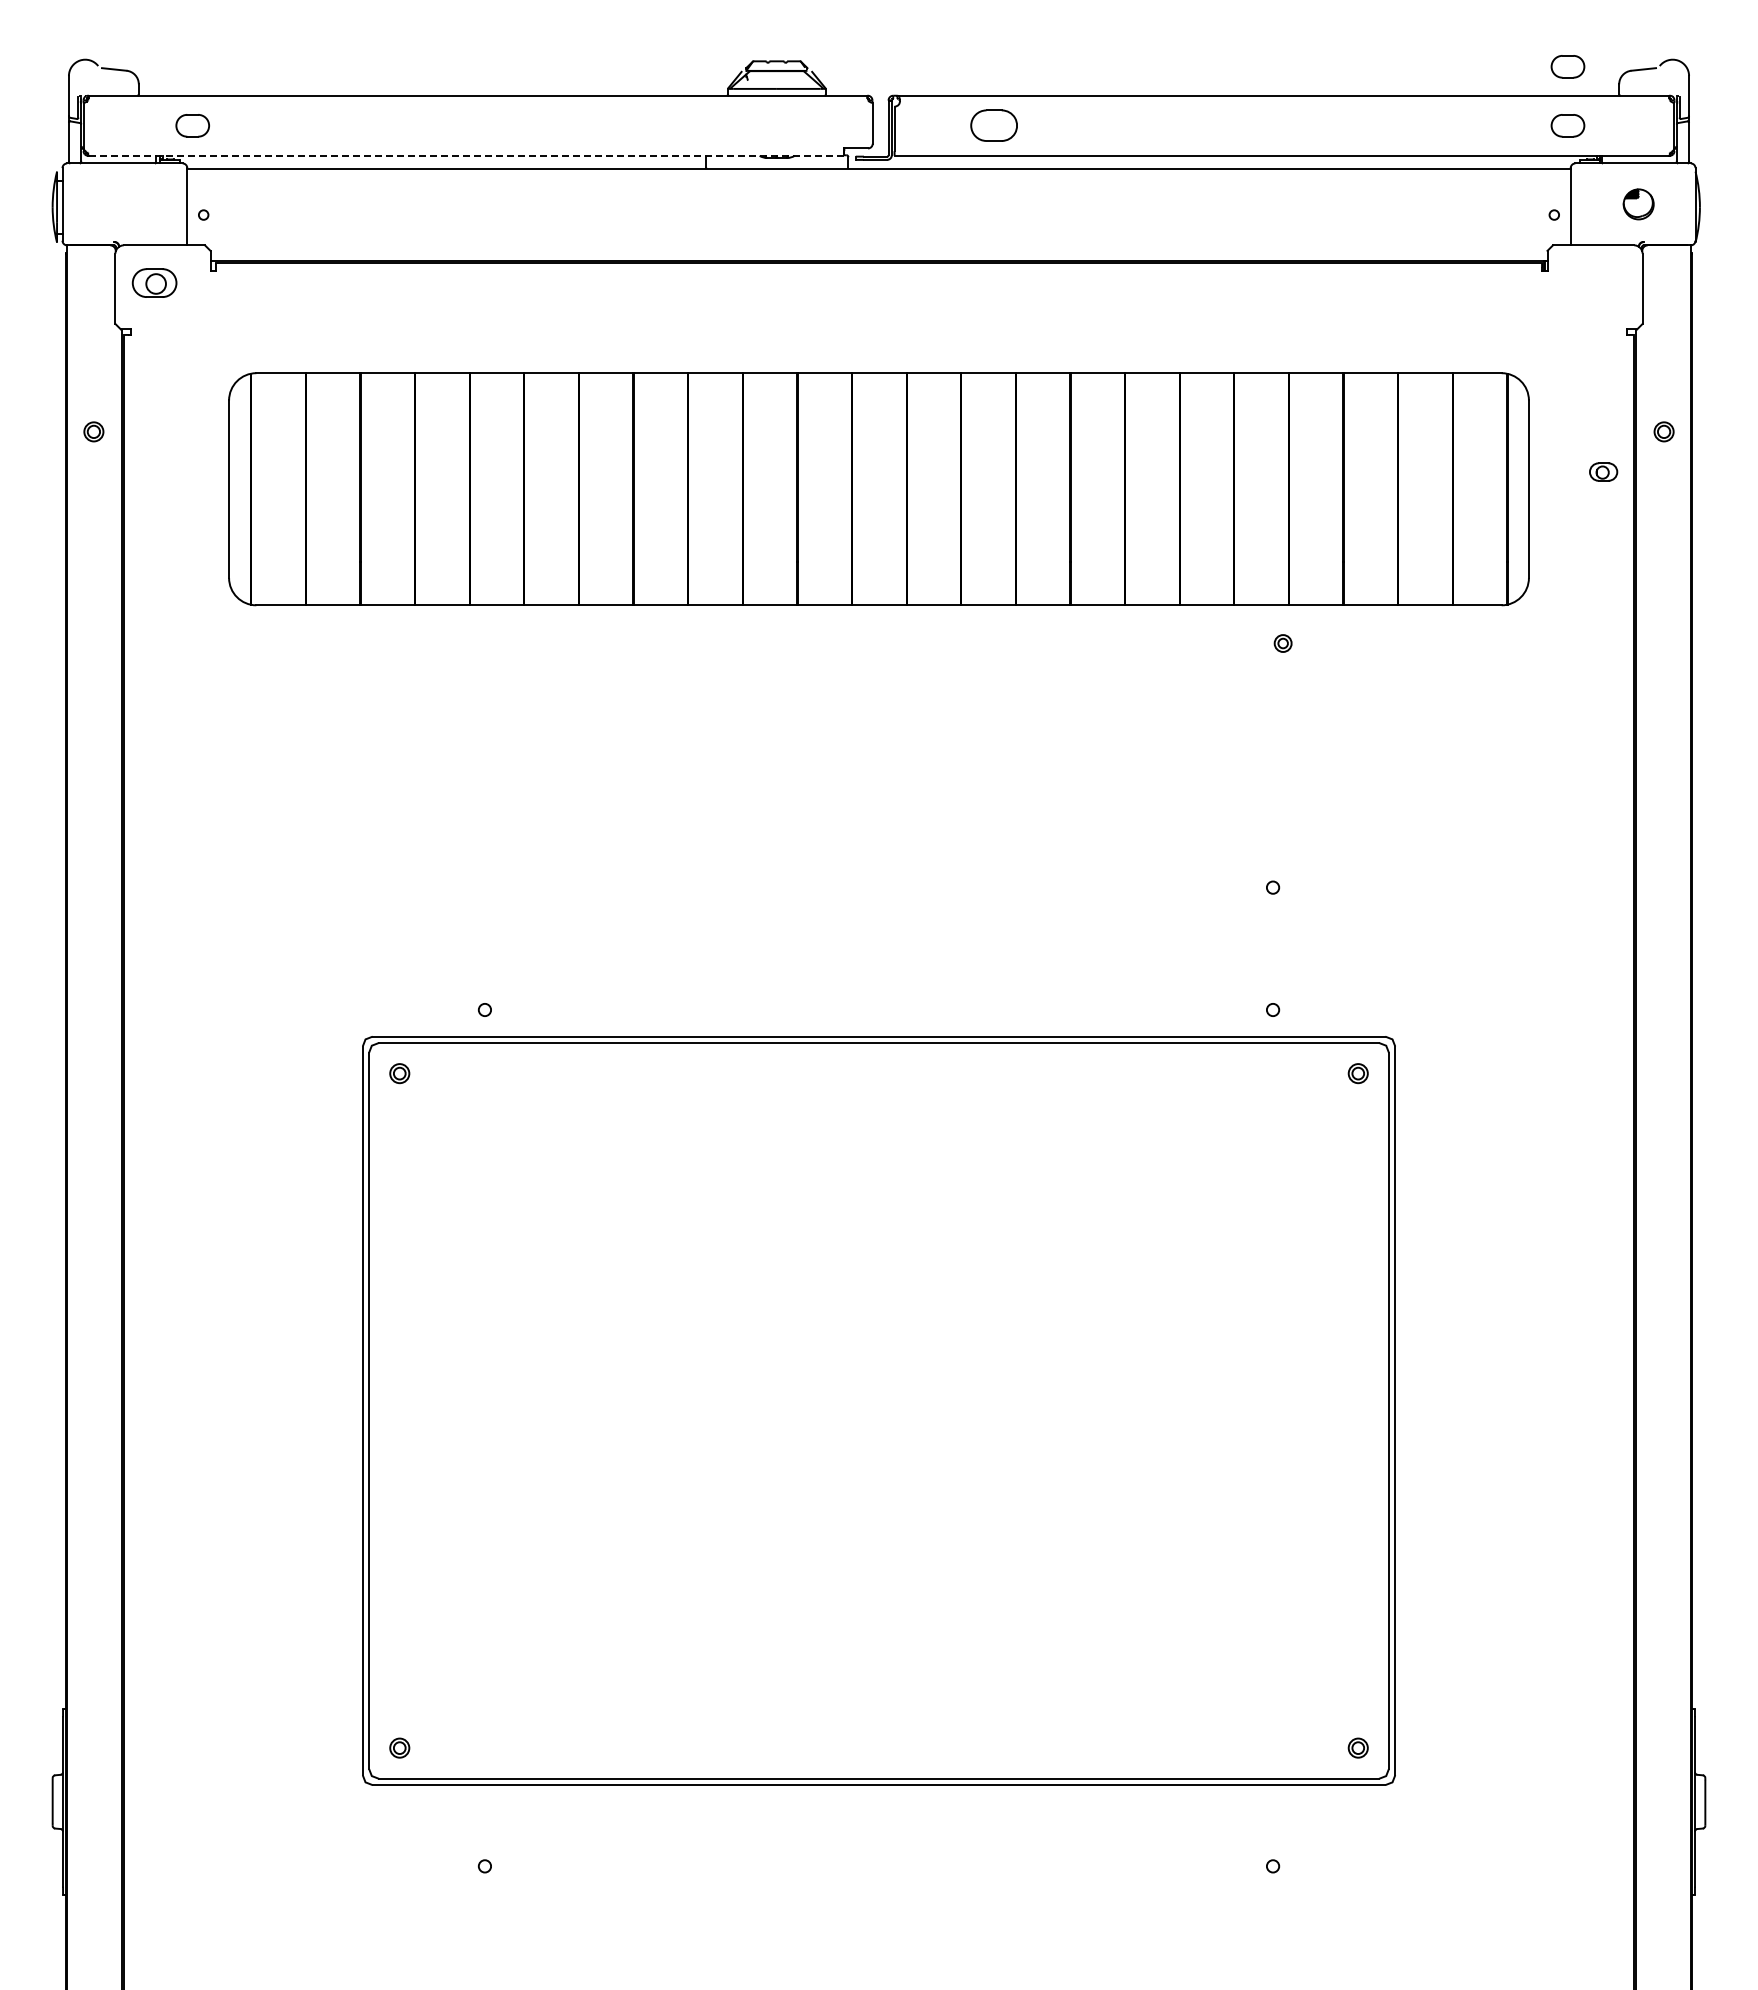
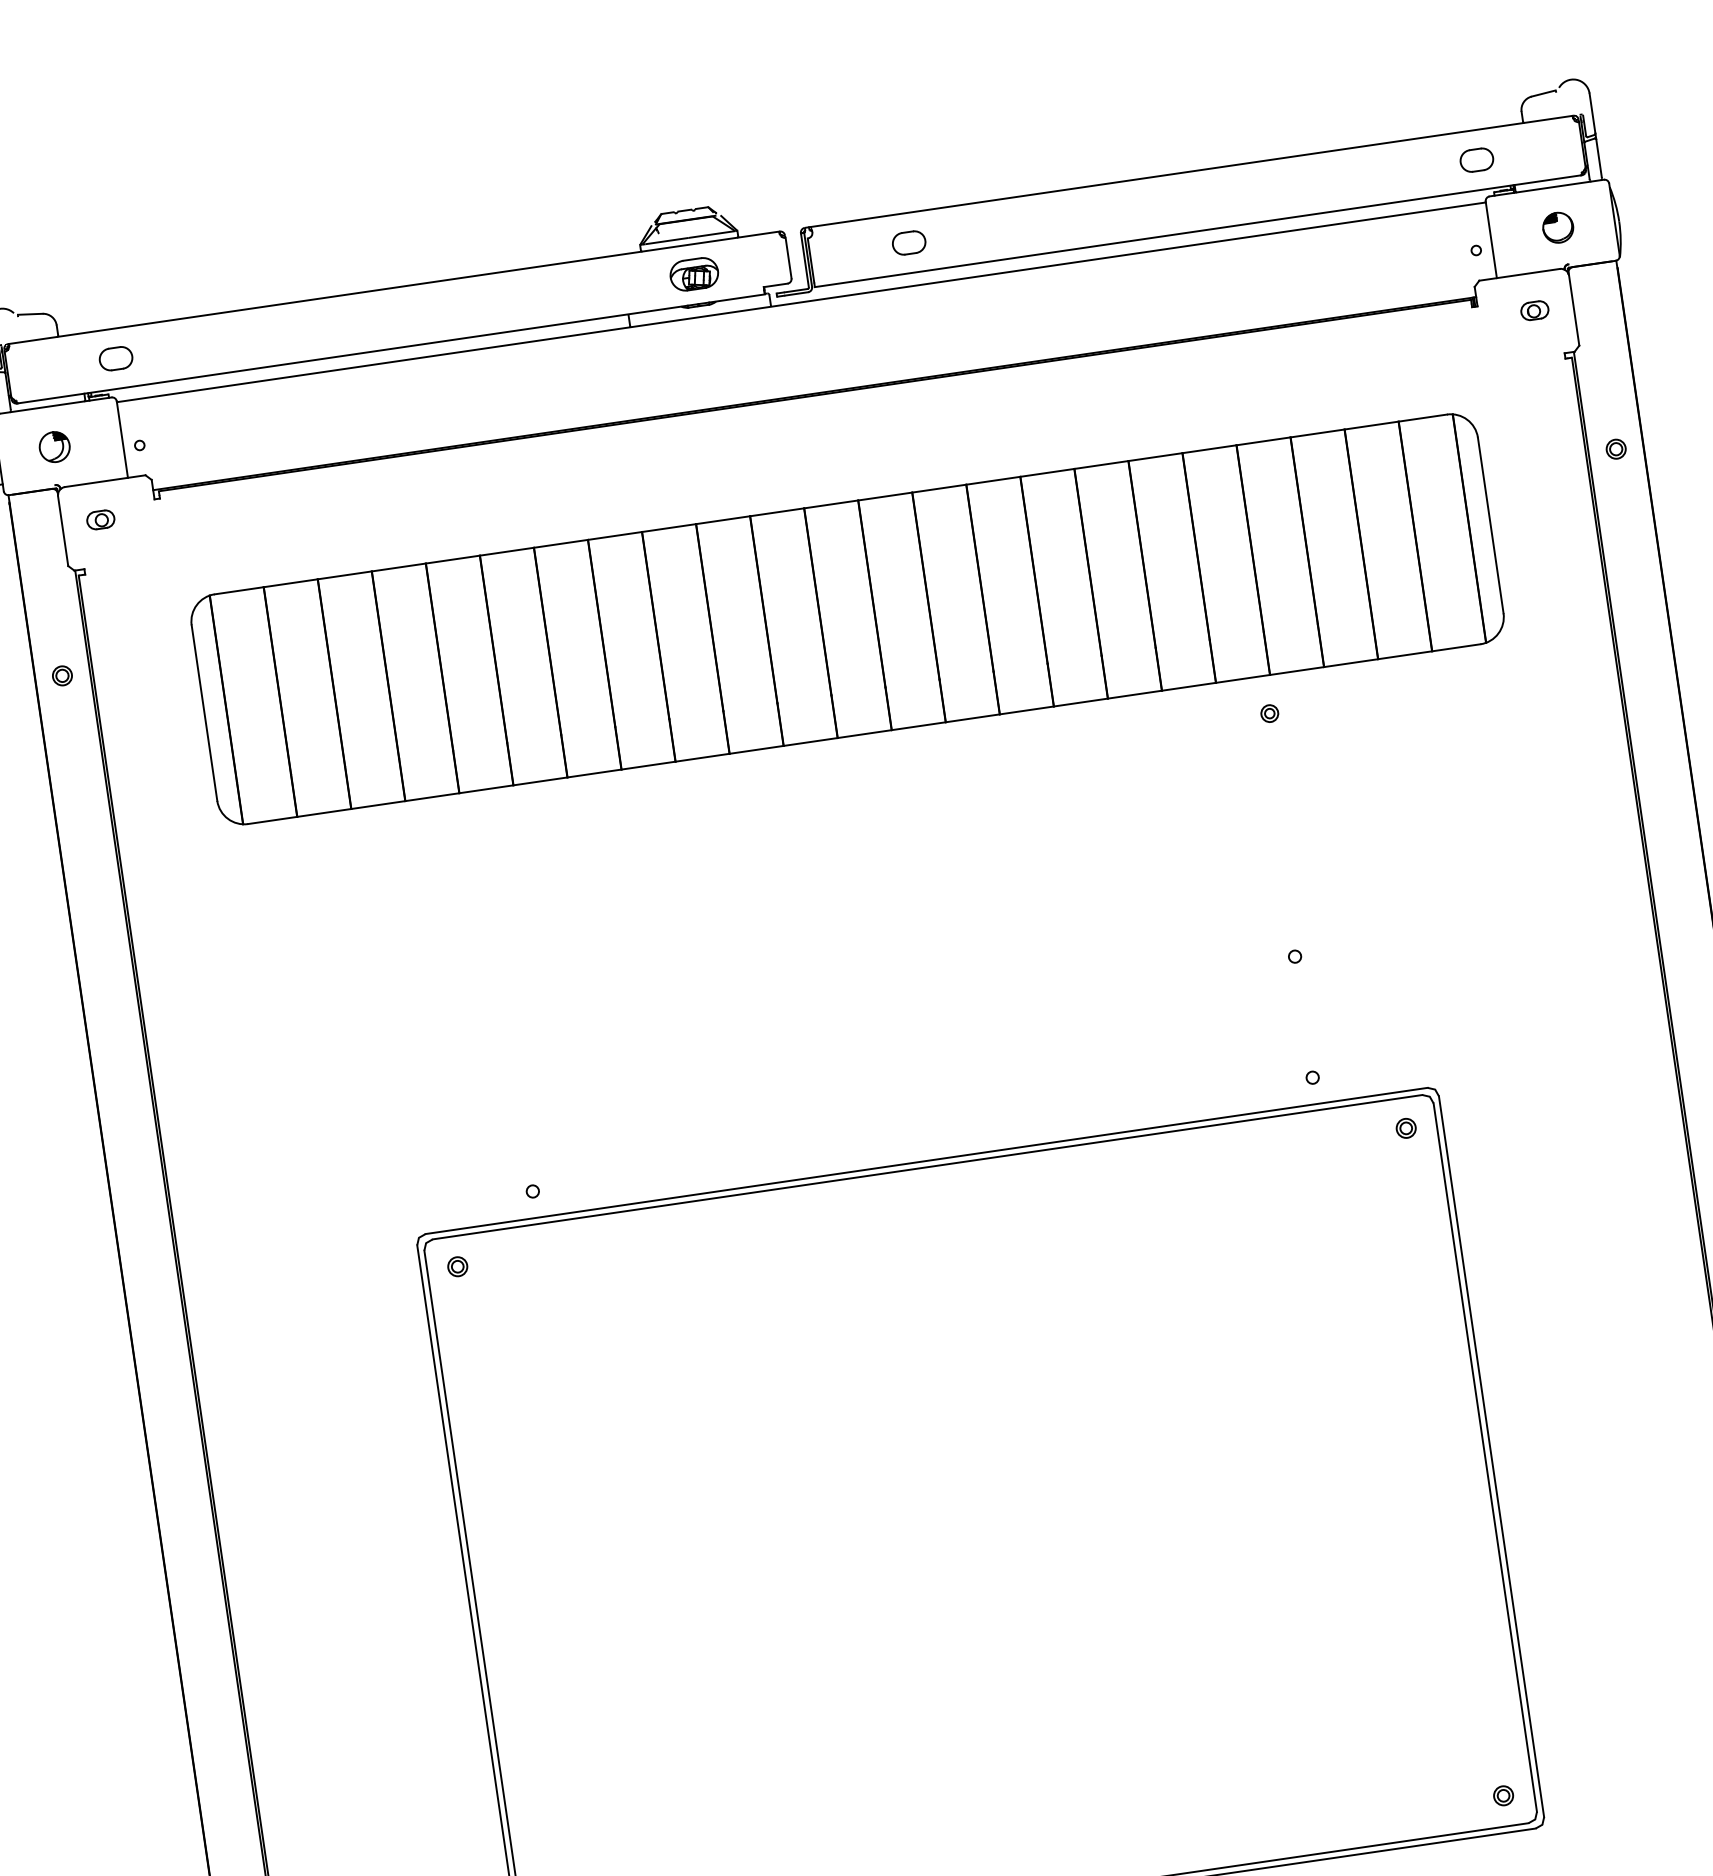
part: (1567, 66) -> (1467, 101), removed
part: (776, 125) -> (693, 274), added
part: (994, 125) -> (909, 242), size x0.71
line: (467, 155) -> (392, 348), dashed -> solid
part: (119, 204) -> (54, 447), added
part: (153, 282) -> (99, 519), size x0.62
part: (1603, 471) -> (1534, 310), moved

